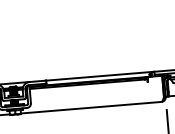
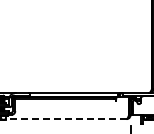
line: (90, 108) -> (65, 119), solid -> dashed

